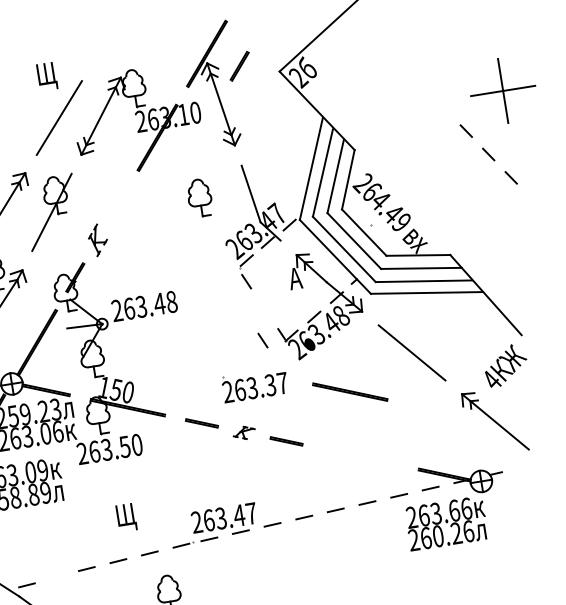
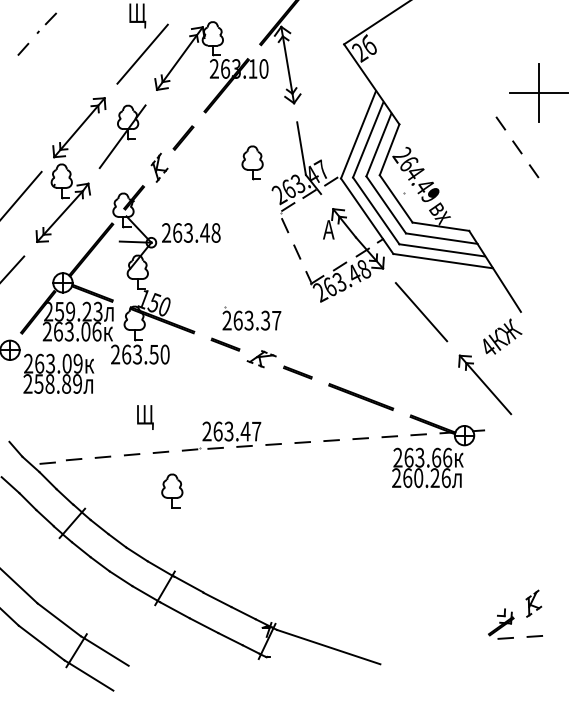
line: (239, 65) -> (183, 137), moved
part: (199, 197) -> (252, 162), moved
line: (263, 339) -> (297, 251), moved
part: (254, 385) -> (251, 318), moved
line: (350, 391) -> (361, 396), moved
part: (244, 433) -> (261, 359), size x1.43
line: (55, 576) -> (74, 459), added

